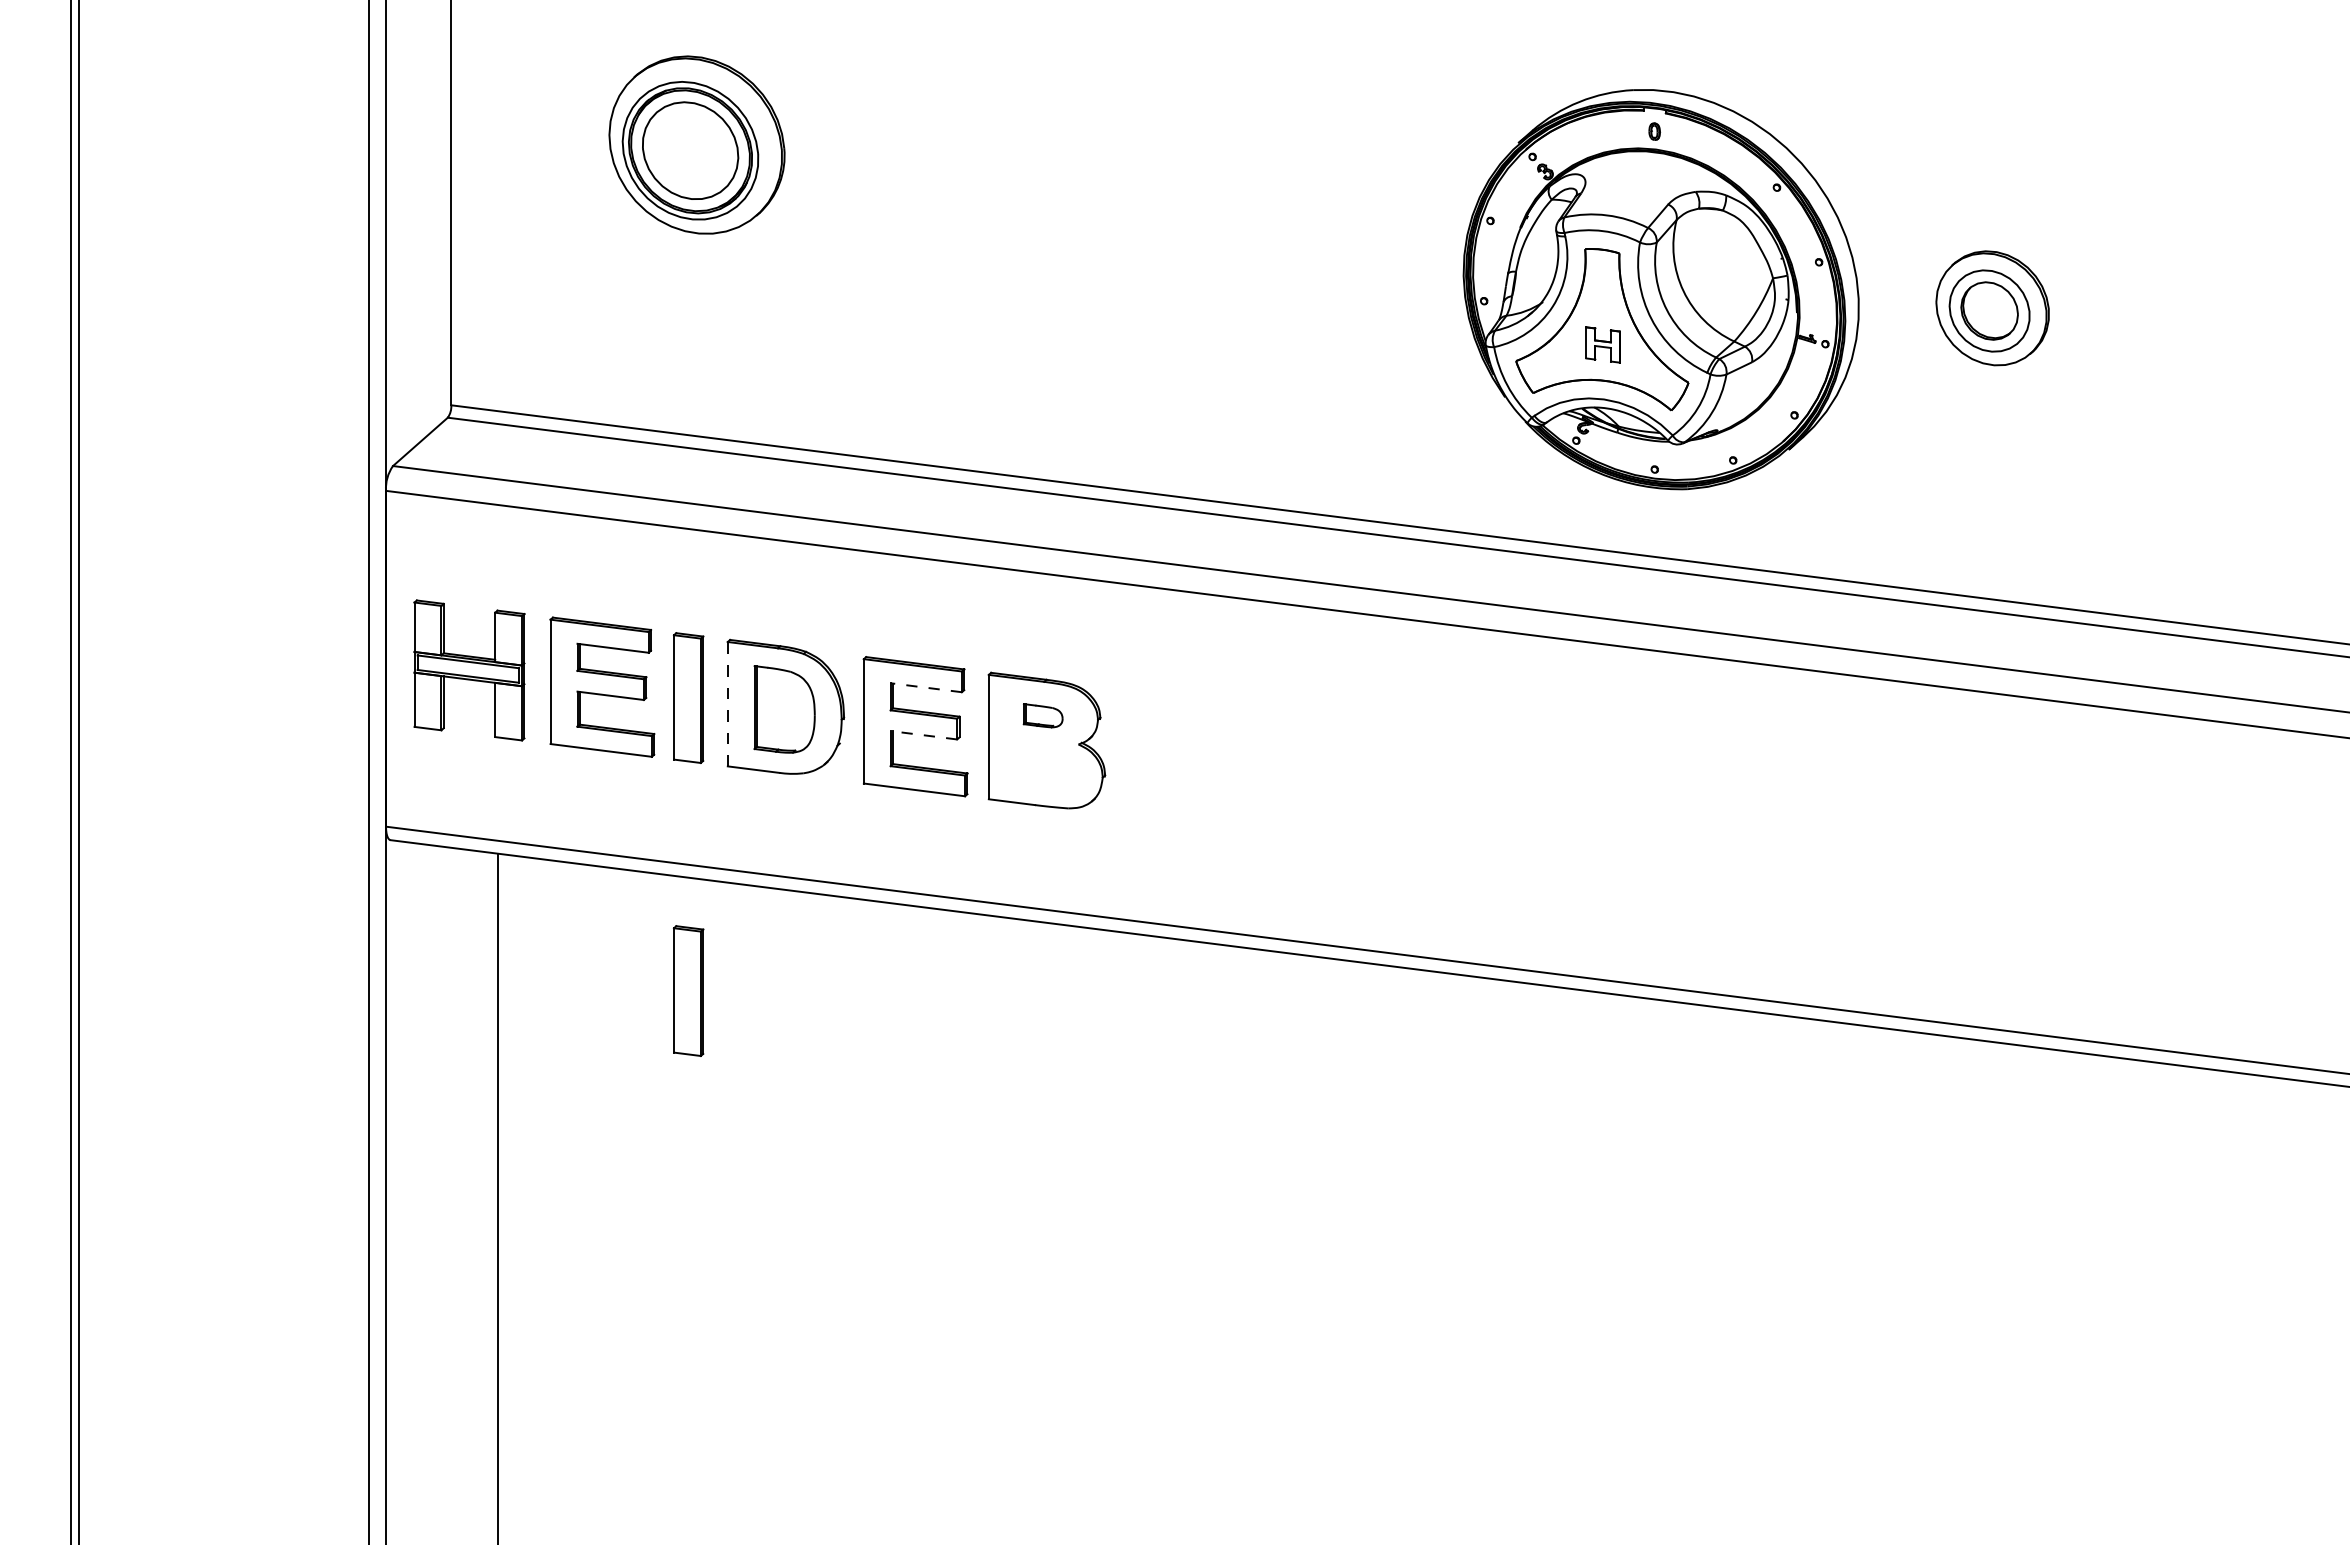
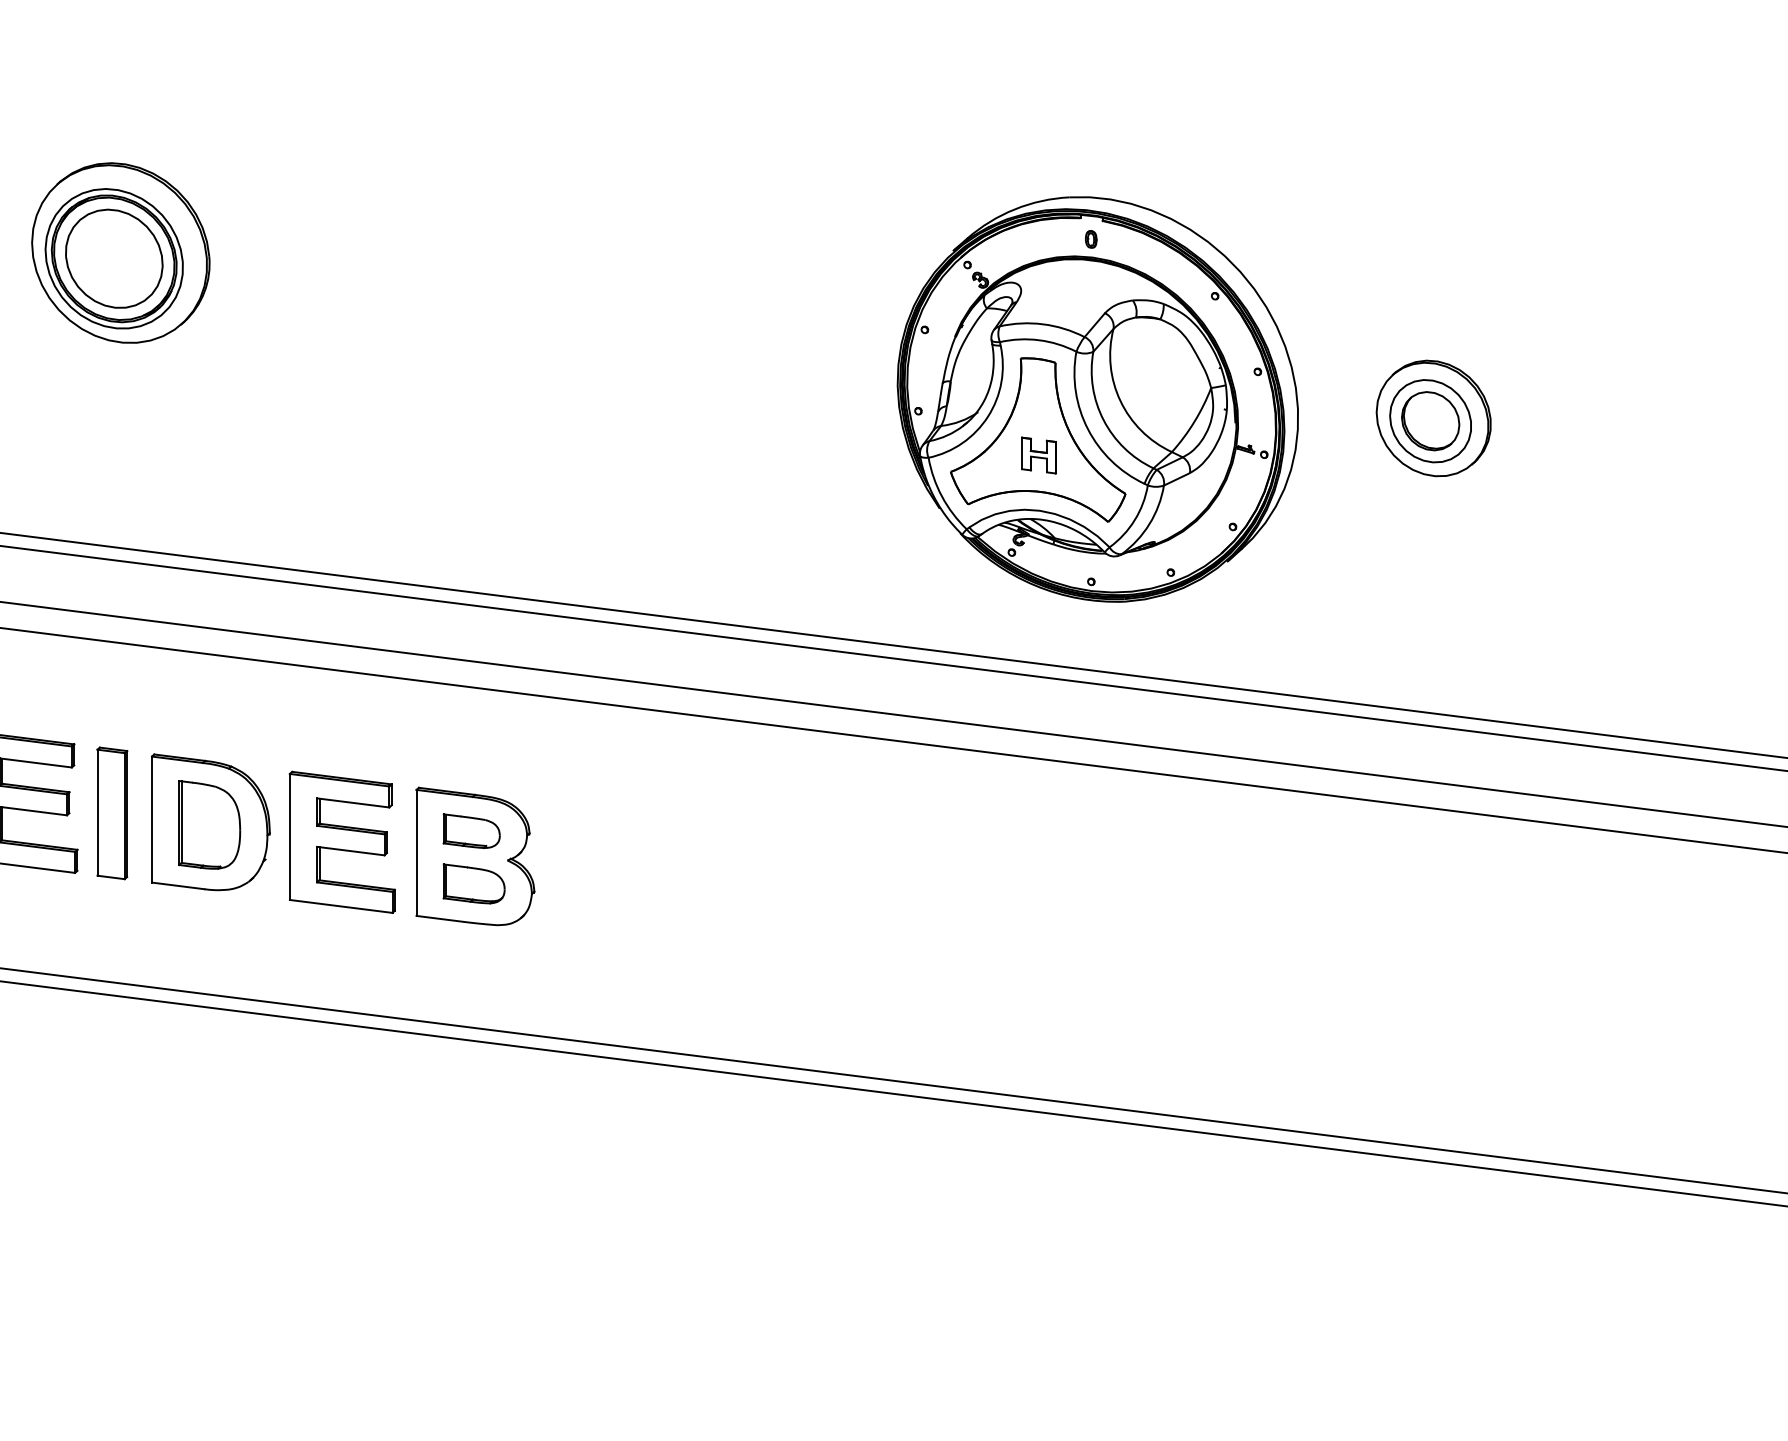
line: (926, 687) -> (353, 802), dashed -> solid
line: (727, 703) -> (151, 818), dashed -> solid
part: (1042, 715) -> (470, 831), size x1.43
line: (923, 735) -> (350, 851), dashed -> solid
part: (1045, 767) -> (473, 883), added
part: (688, 990) -> (112, 1109), removed

